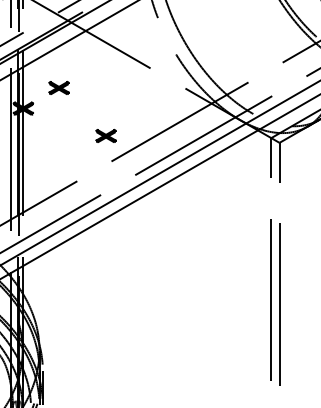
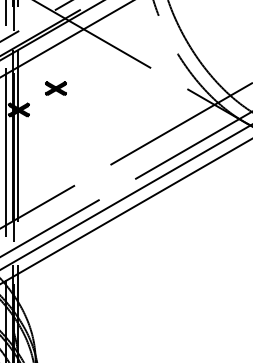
part: (105, 135) -> (104, 137), removed

